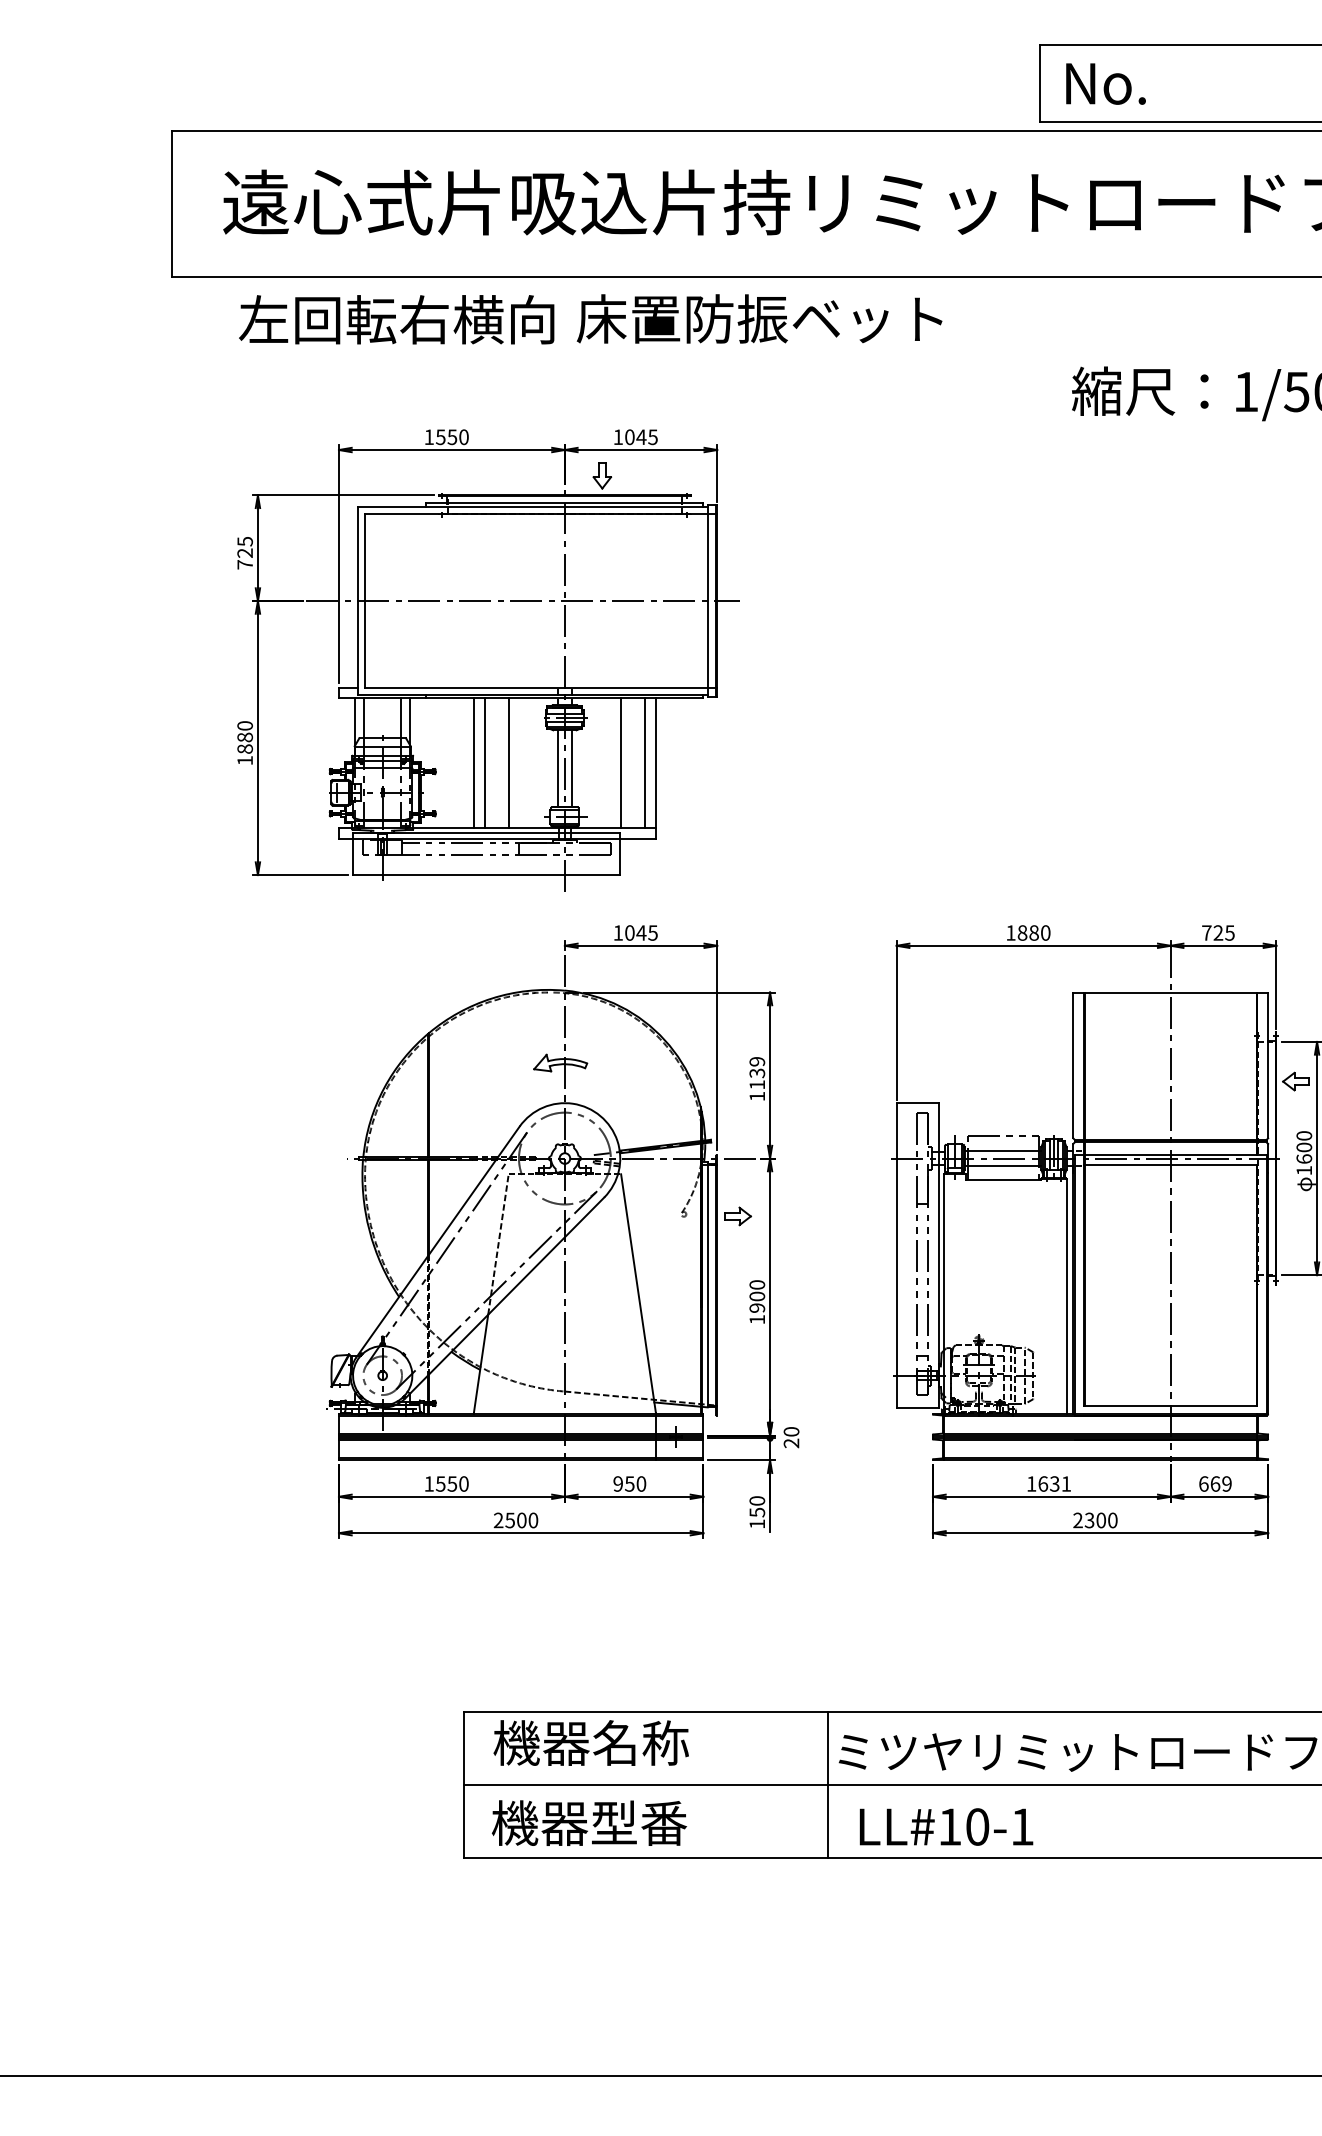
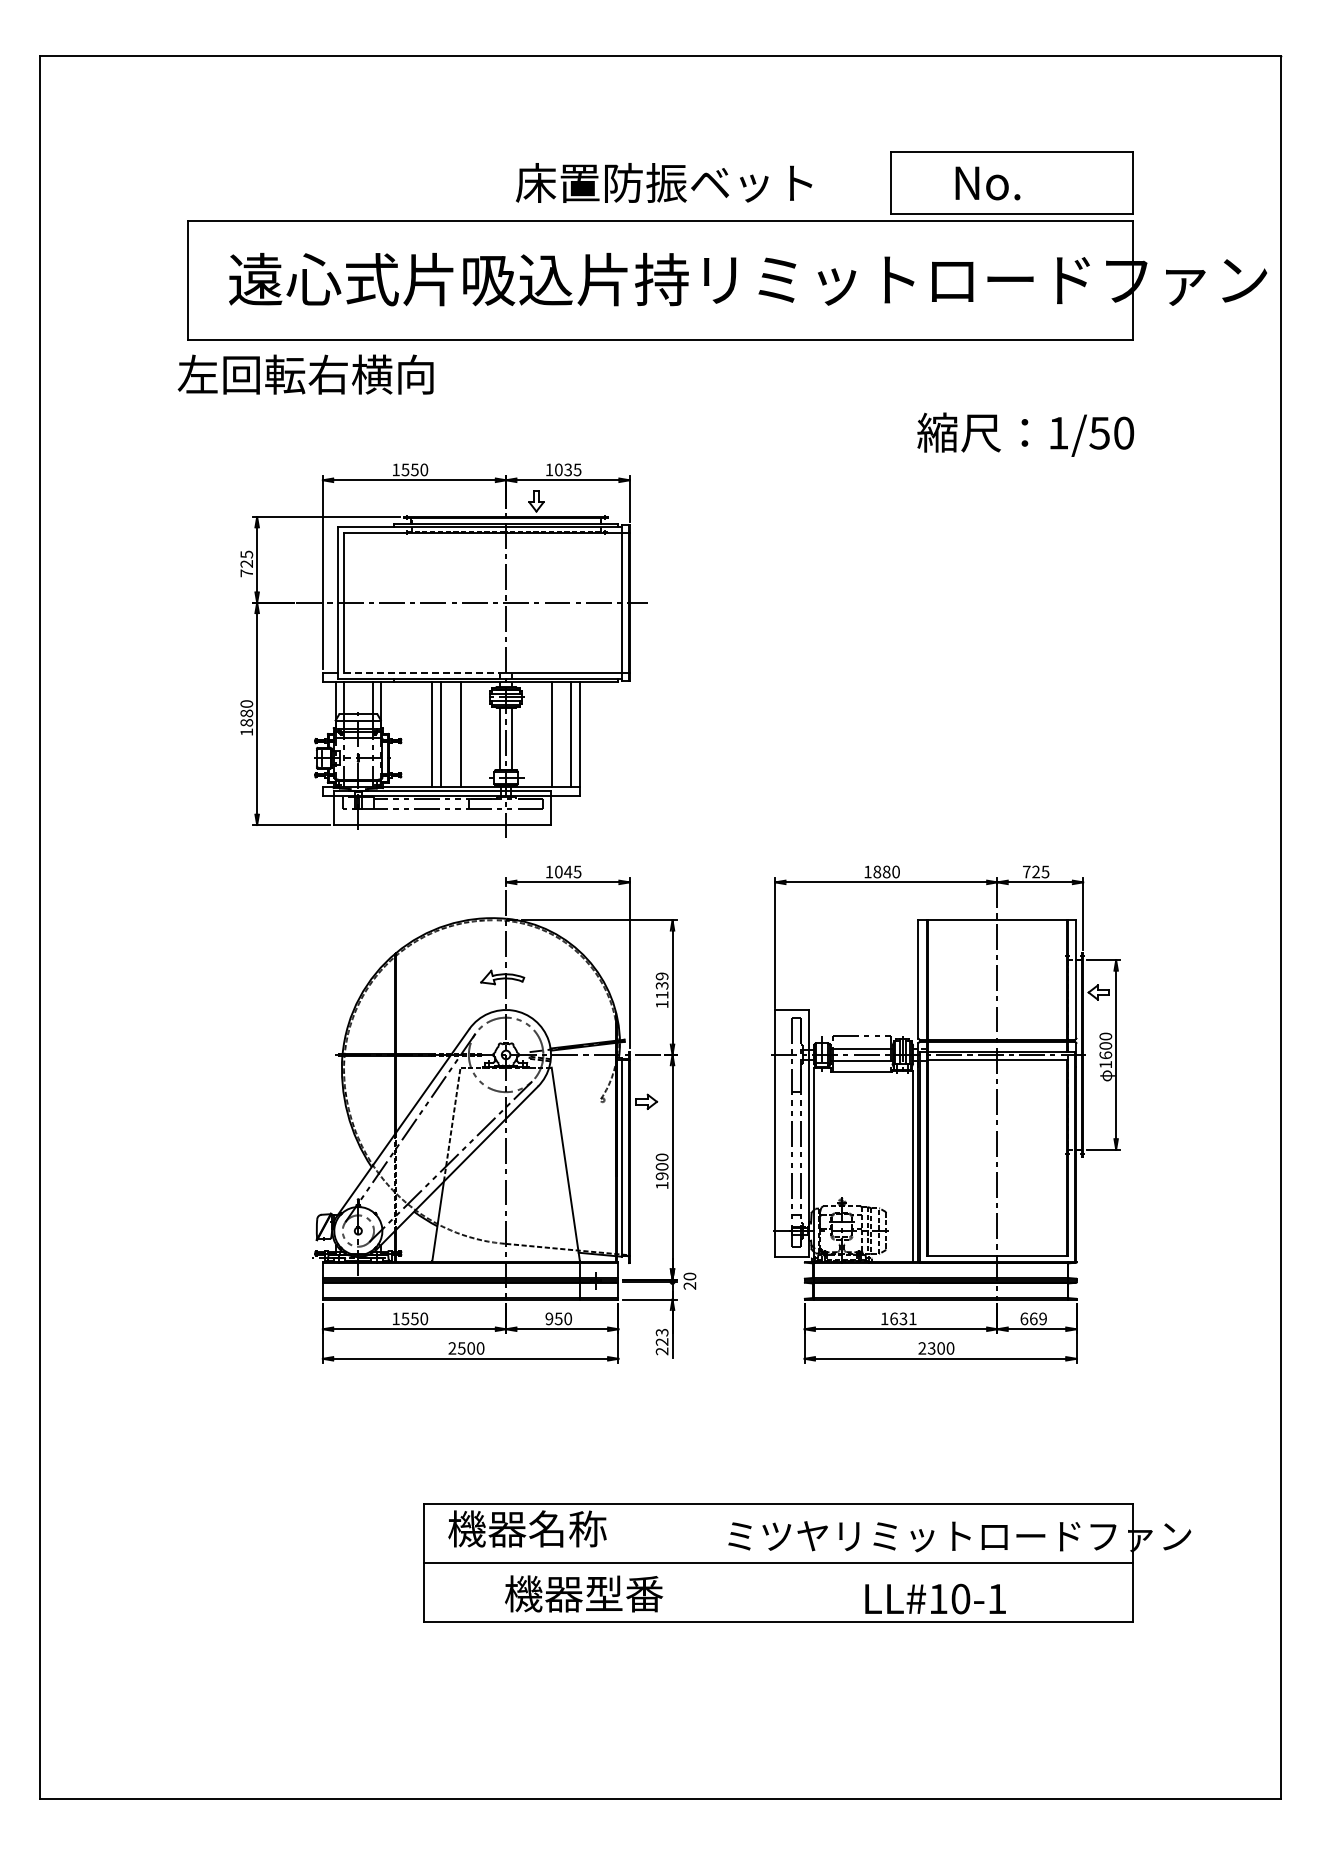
text: (1105, 84) -> (987, 183), moved
text: (760, 318) -> (664, 182), moved
text: (396, 319) -> (305, 374), moved
text: (641, 436) -> (568, 469), 1045 -> 1035
line: (465, 687) -> (425, 672), solid -> dashed
text: (756, 1511) -> (661, 1341), 150 -> 223
line: (827, 1784) -> (719, 1562), removed
text: (590, 1822) -> (584, 1593), moved
text: (946, 1826) -> (935, 1598), moved

